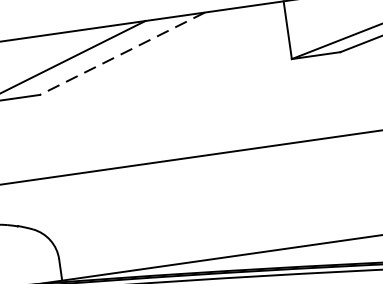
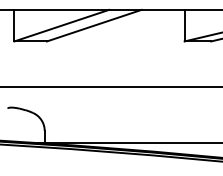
line: (122, 53) -> (94, 25), dashed -> solid

